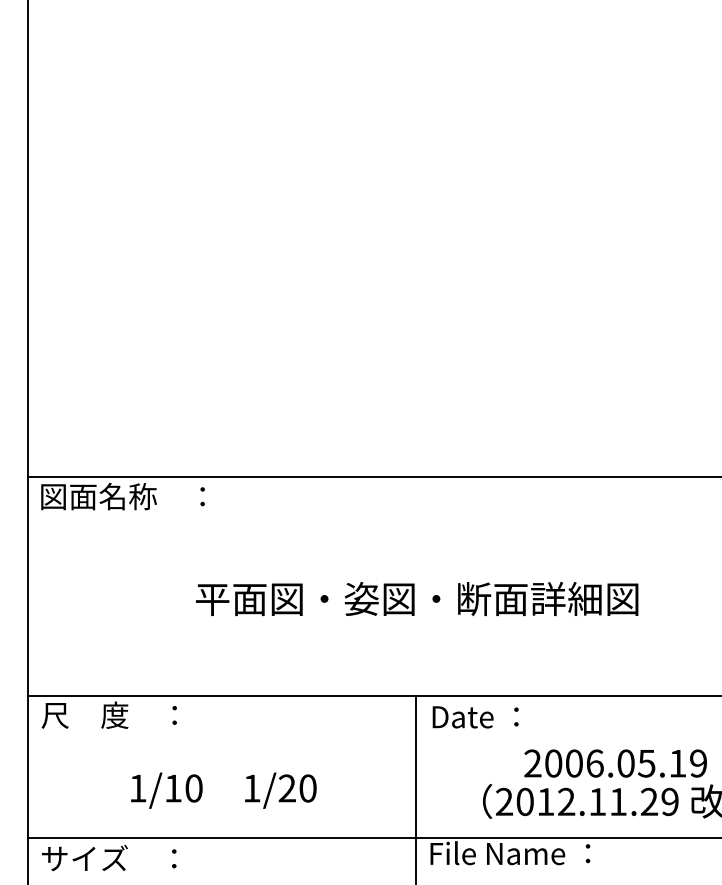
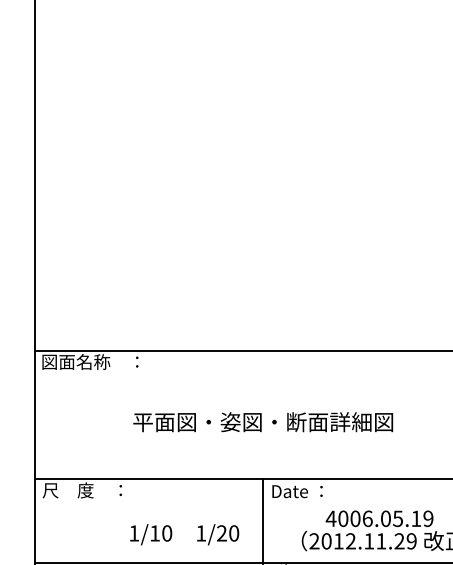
text: (531, 763) -> (330, 518), 2006.05.19 -> 4006.05.19
text: (223, 790) -> (184, 534), moved

